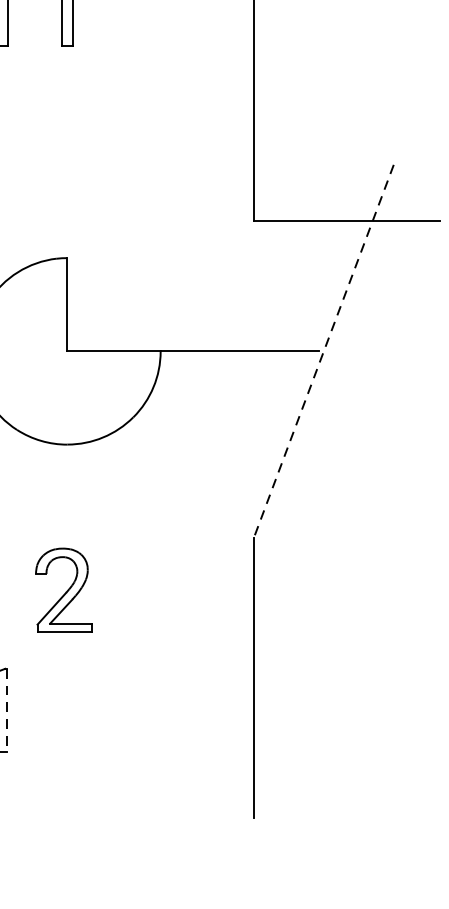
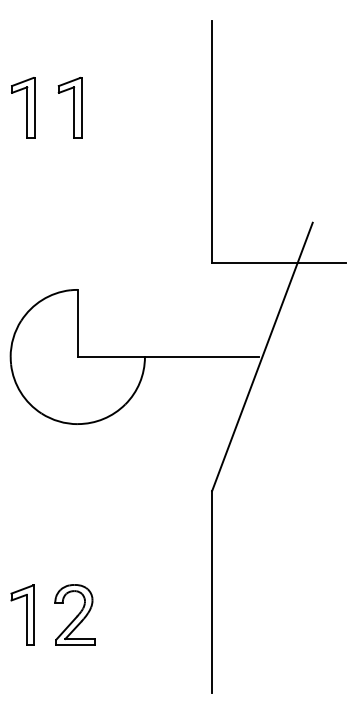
line: (323, 352) -> (262, 357), dashed -> solid
part: (62, 589) -> (74, 614), moved
line: (7, 710) -> (34, 615), dashed -> solid

